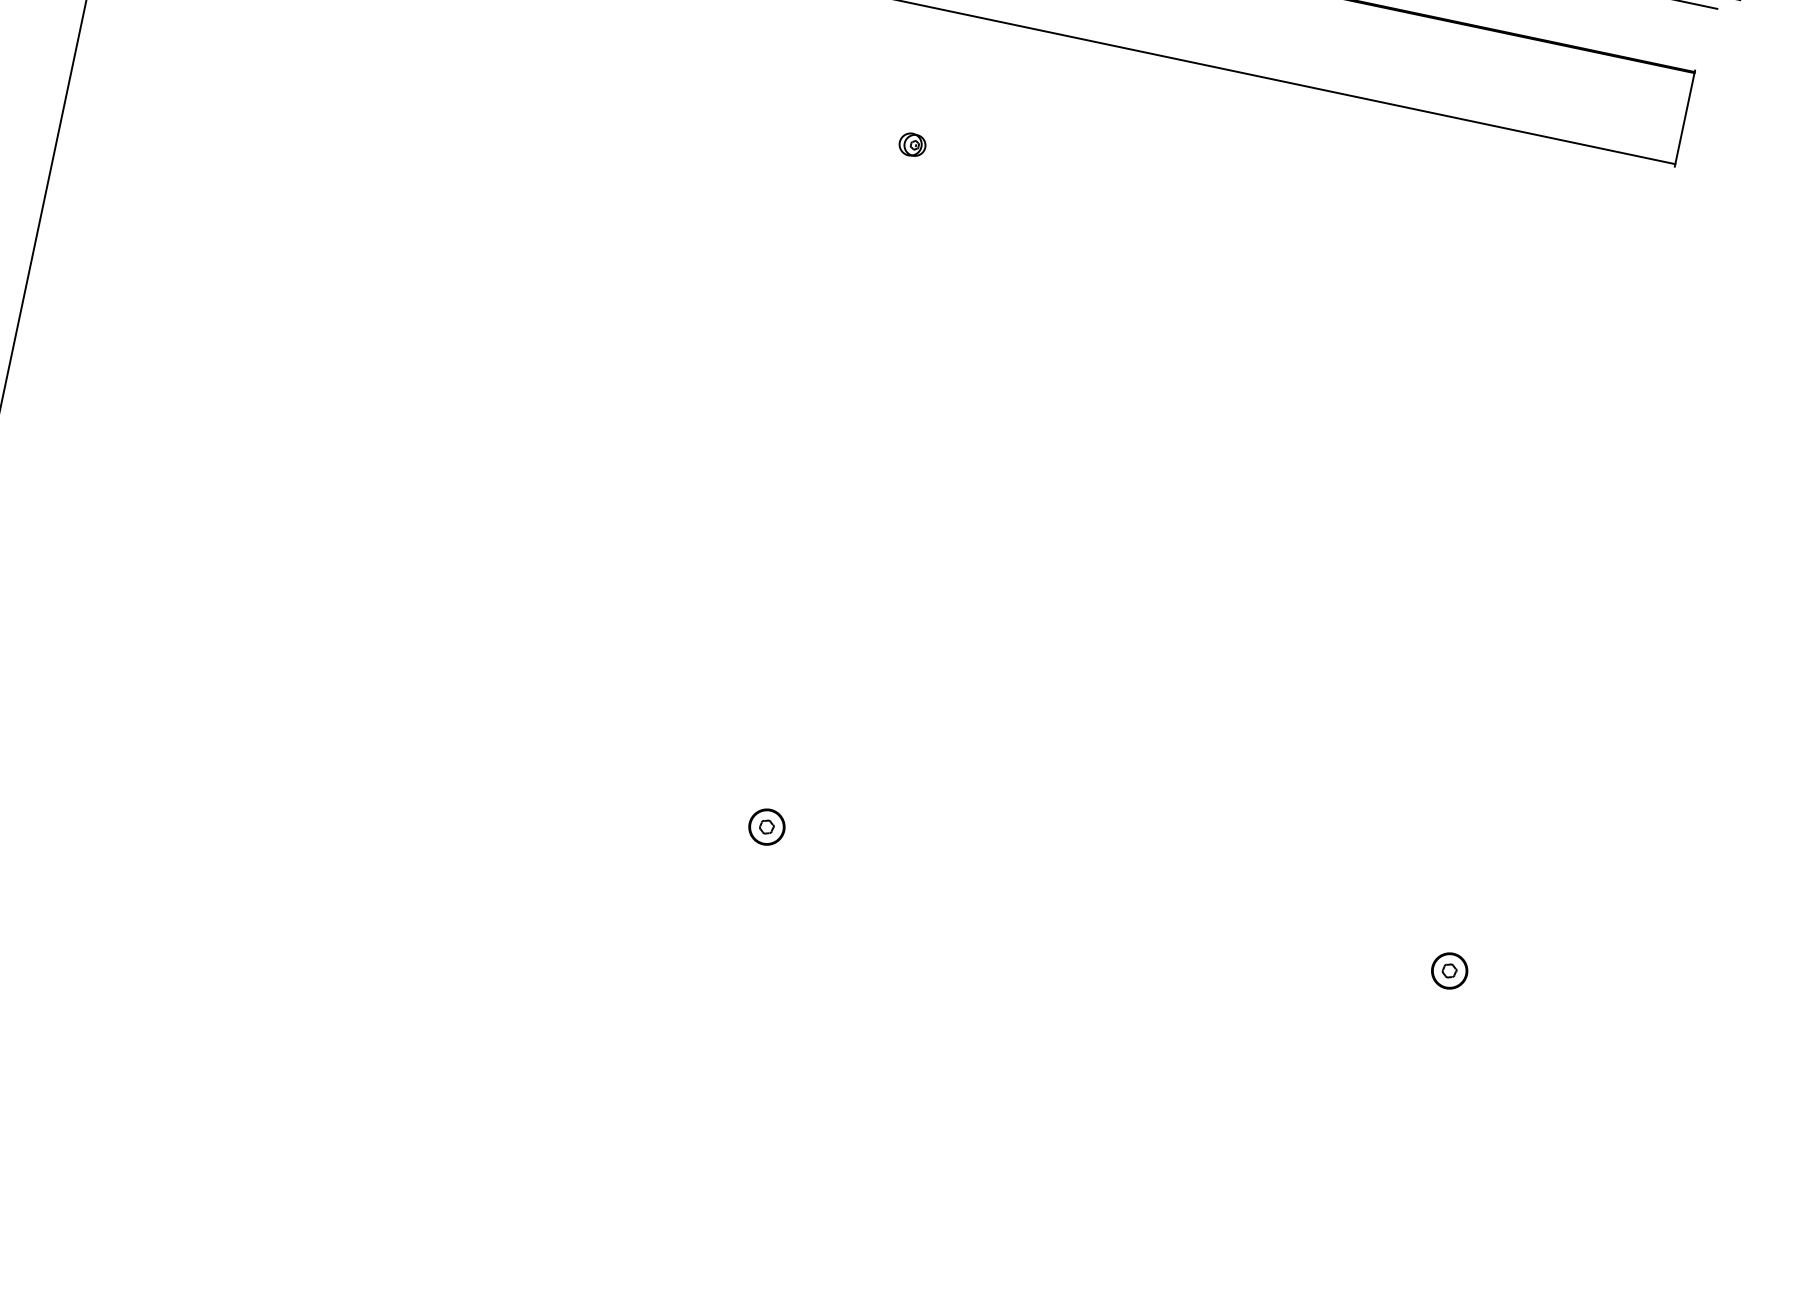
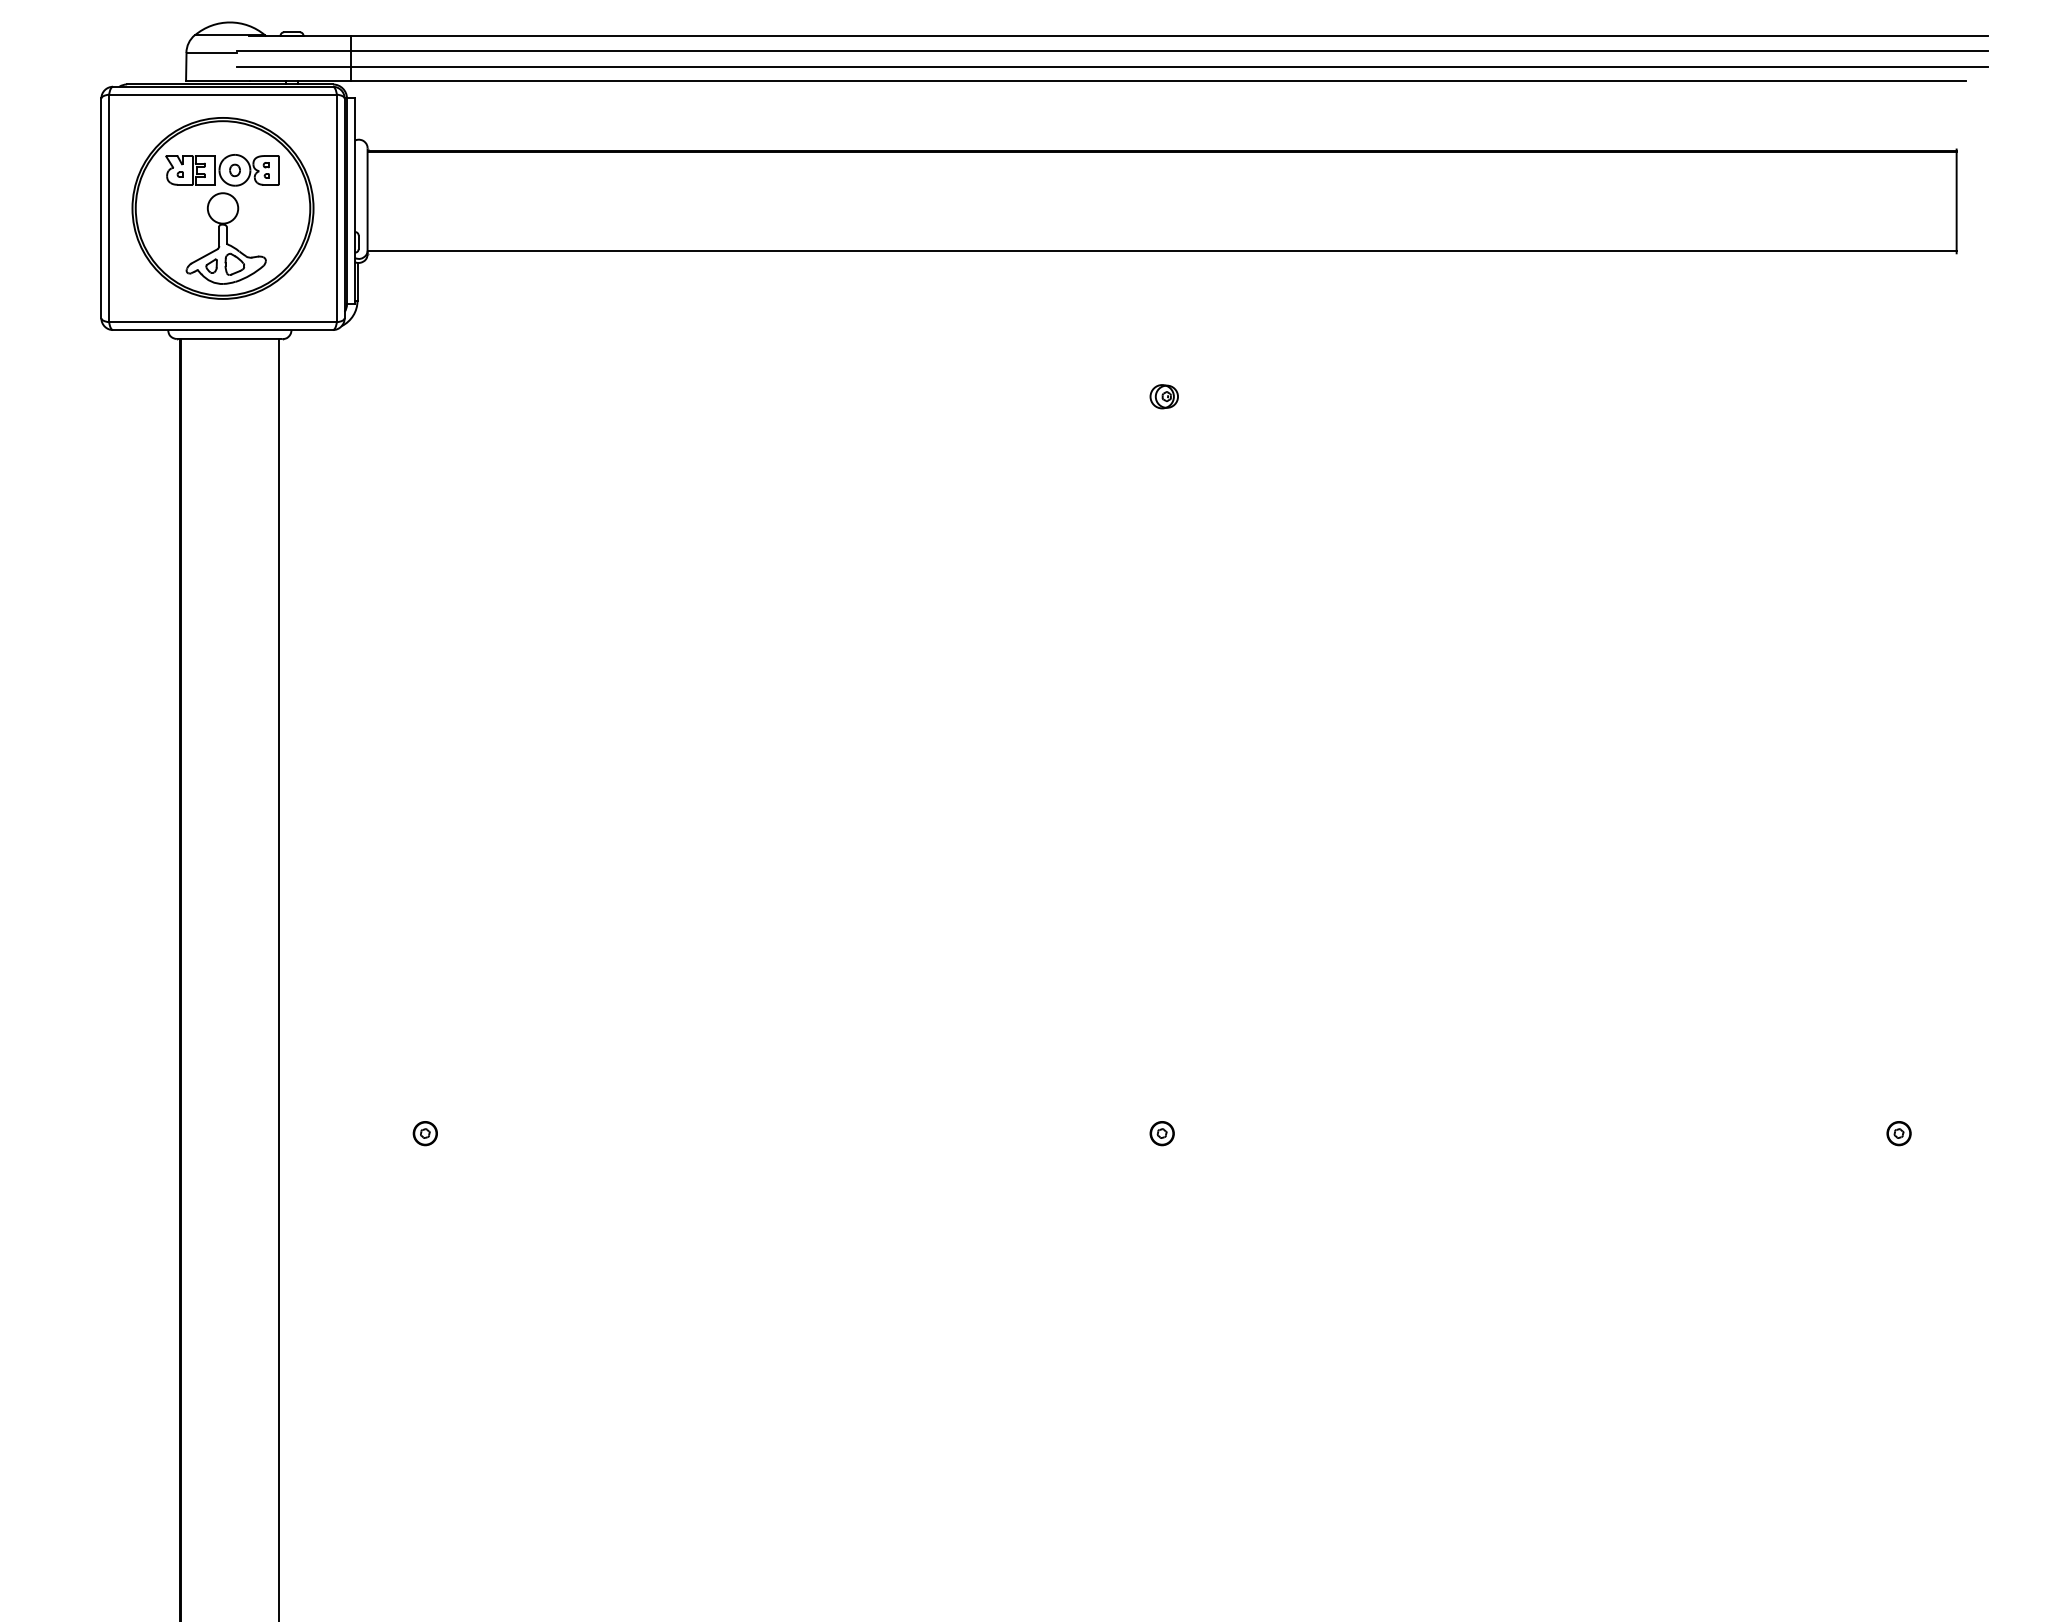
part: (83, 683) -> (424, 1133), added
part: (766, 827) -> (1161, 1133), size x0.62
part: (1449, 971) -> (1898, 1133), size x0.62

